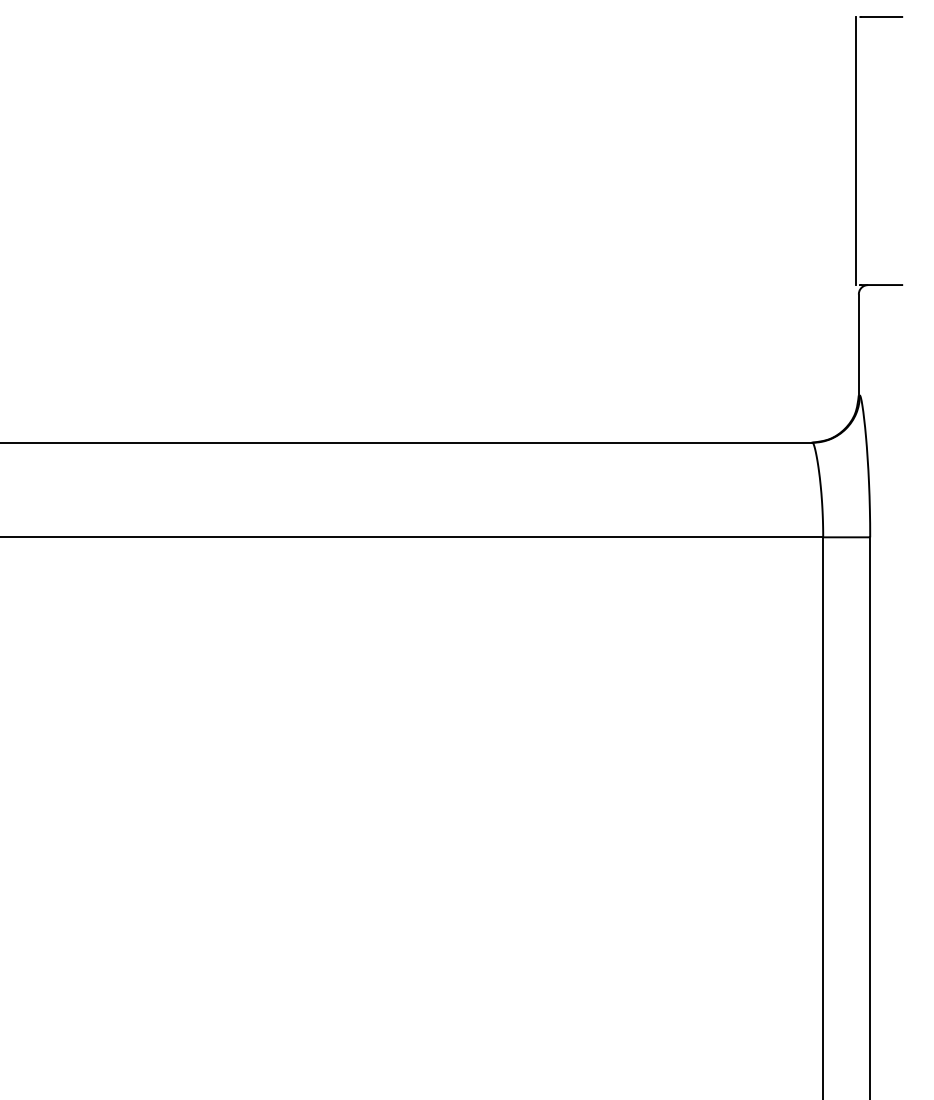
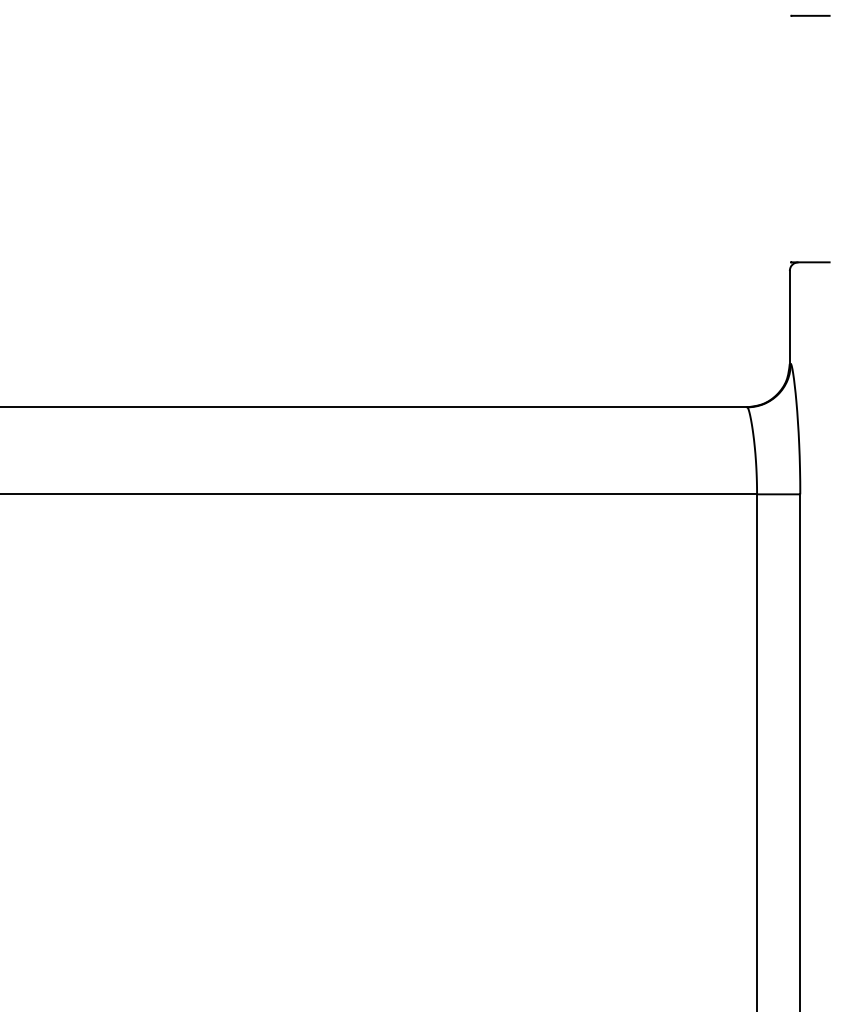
line: (856, 150) -> (787, 138), removed

